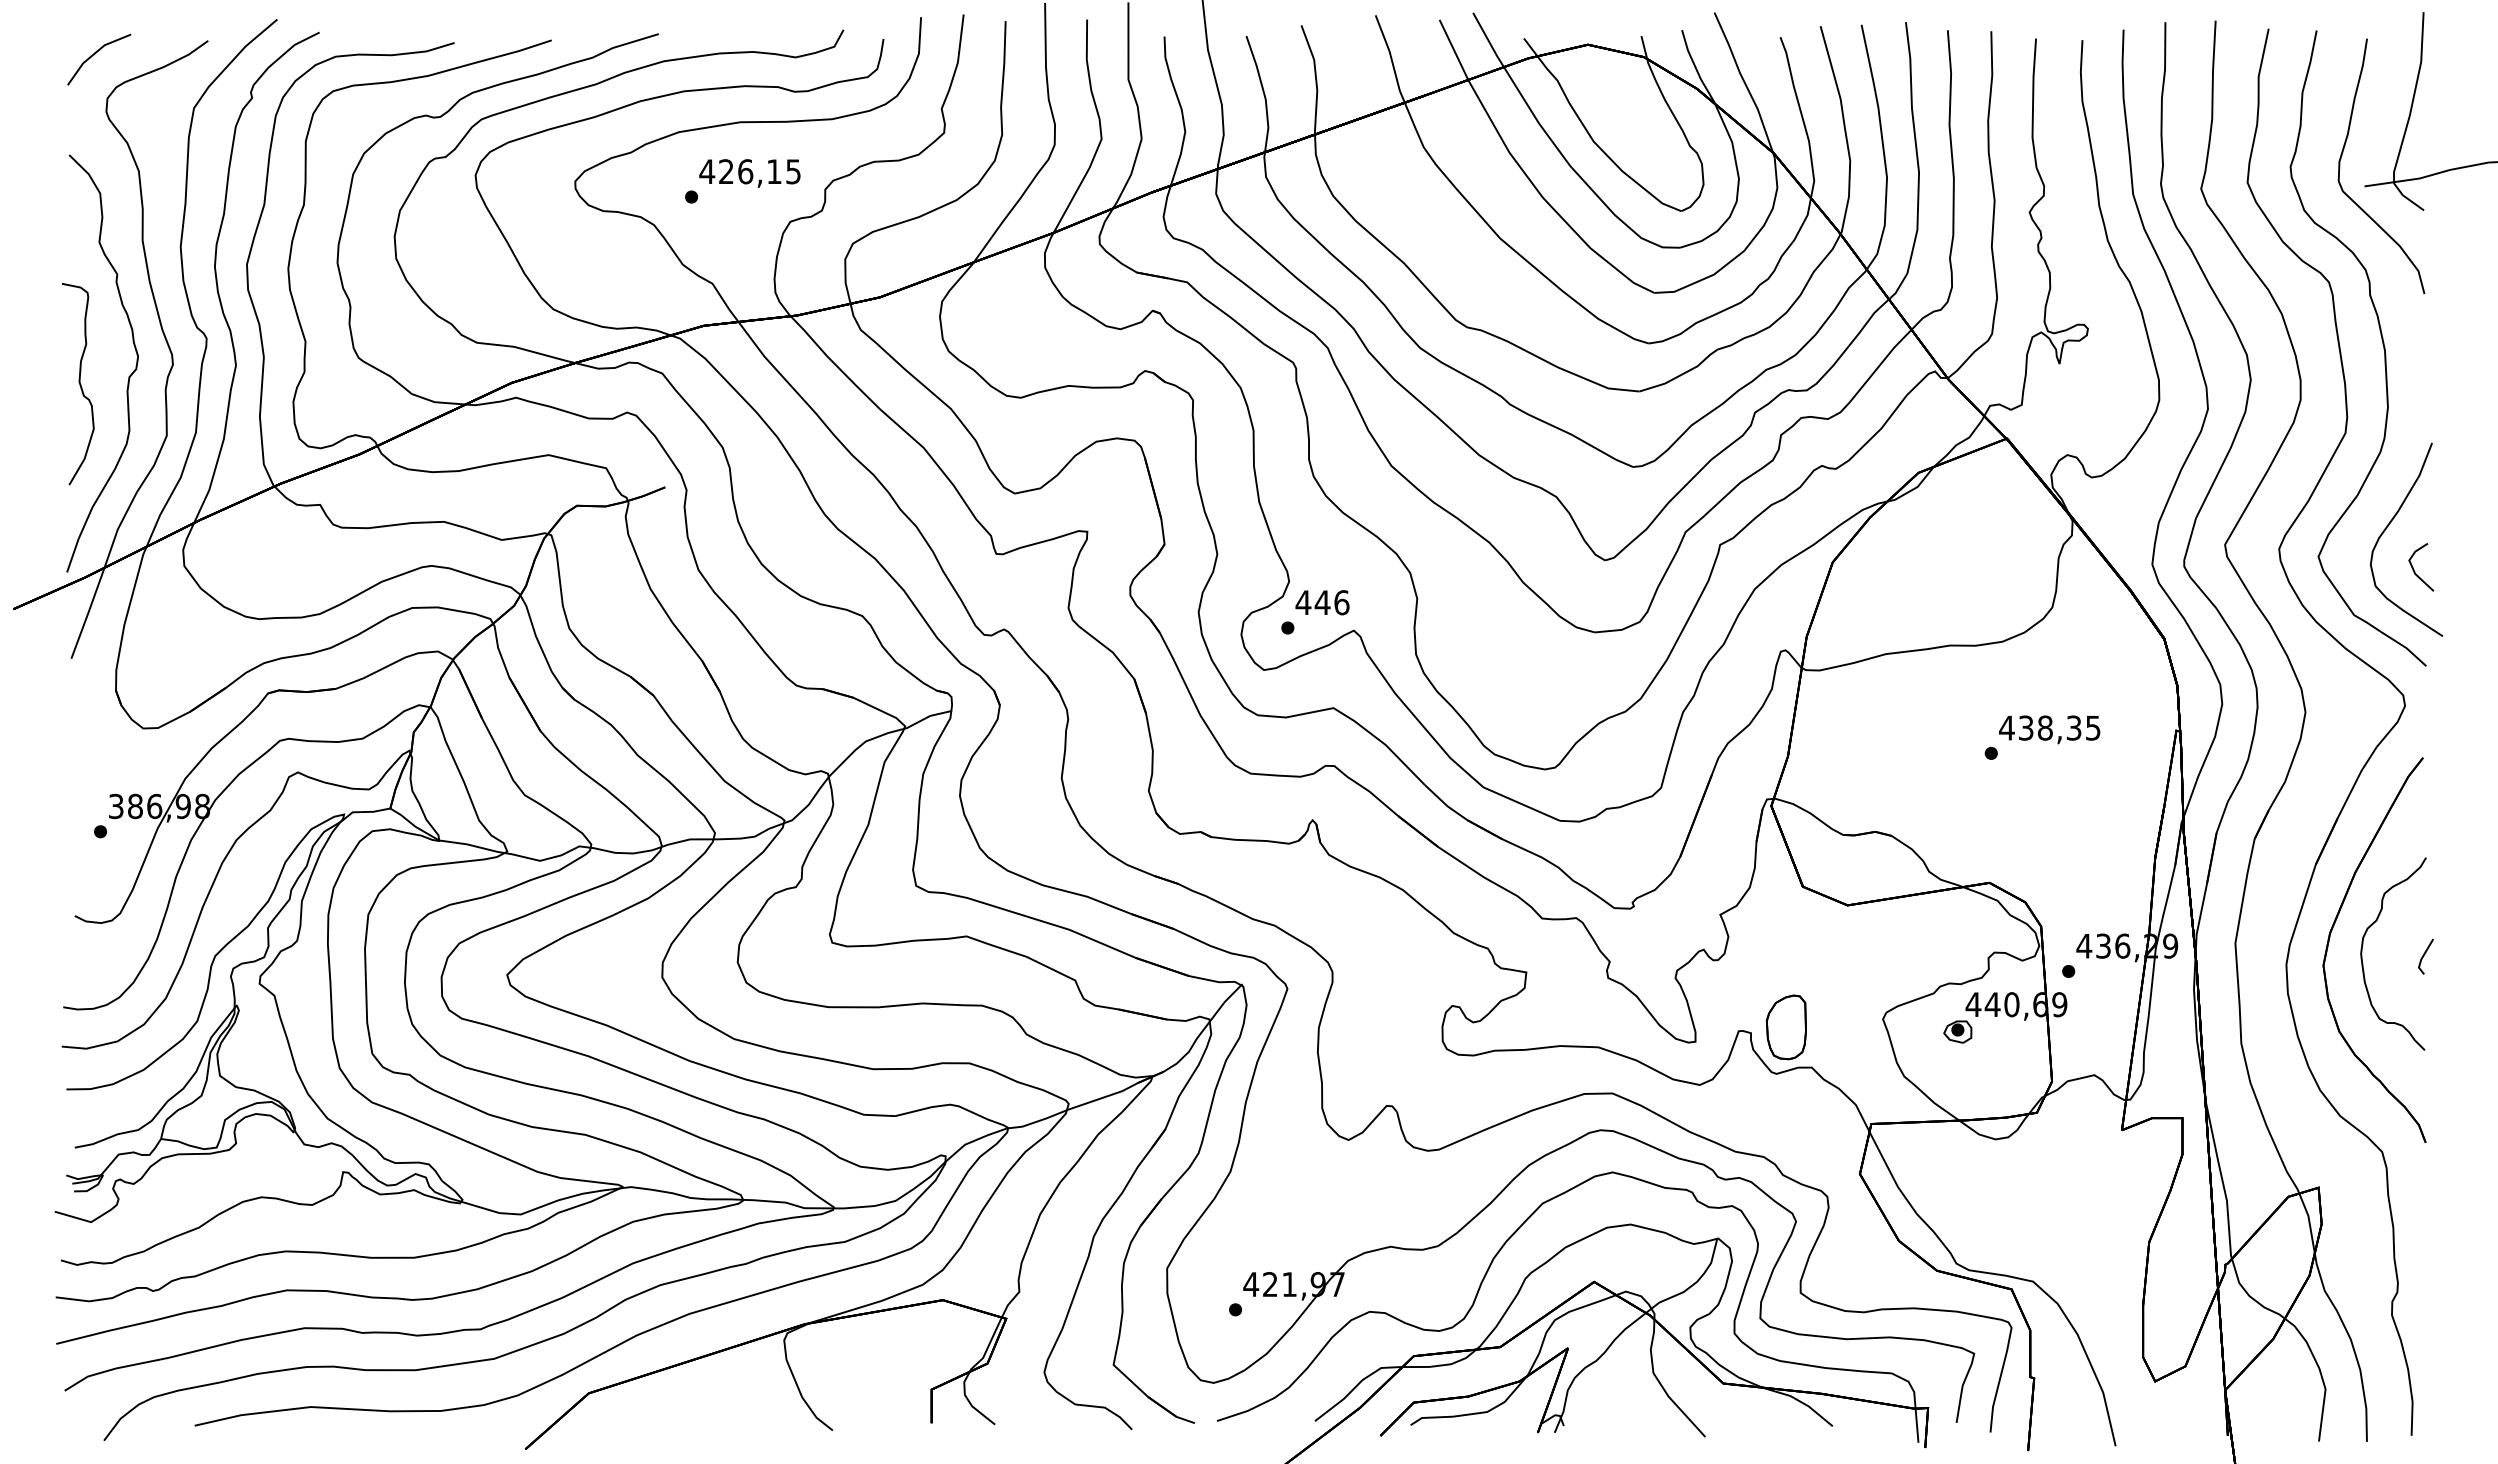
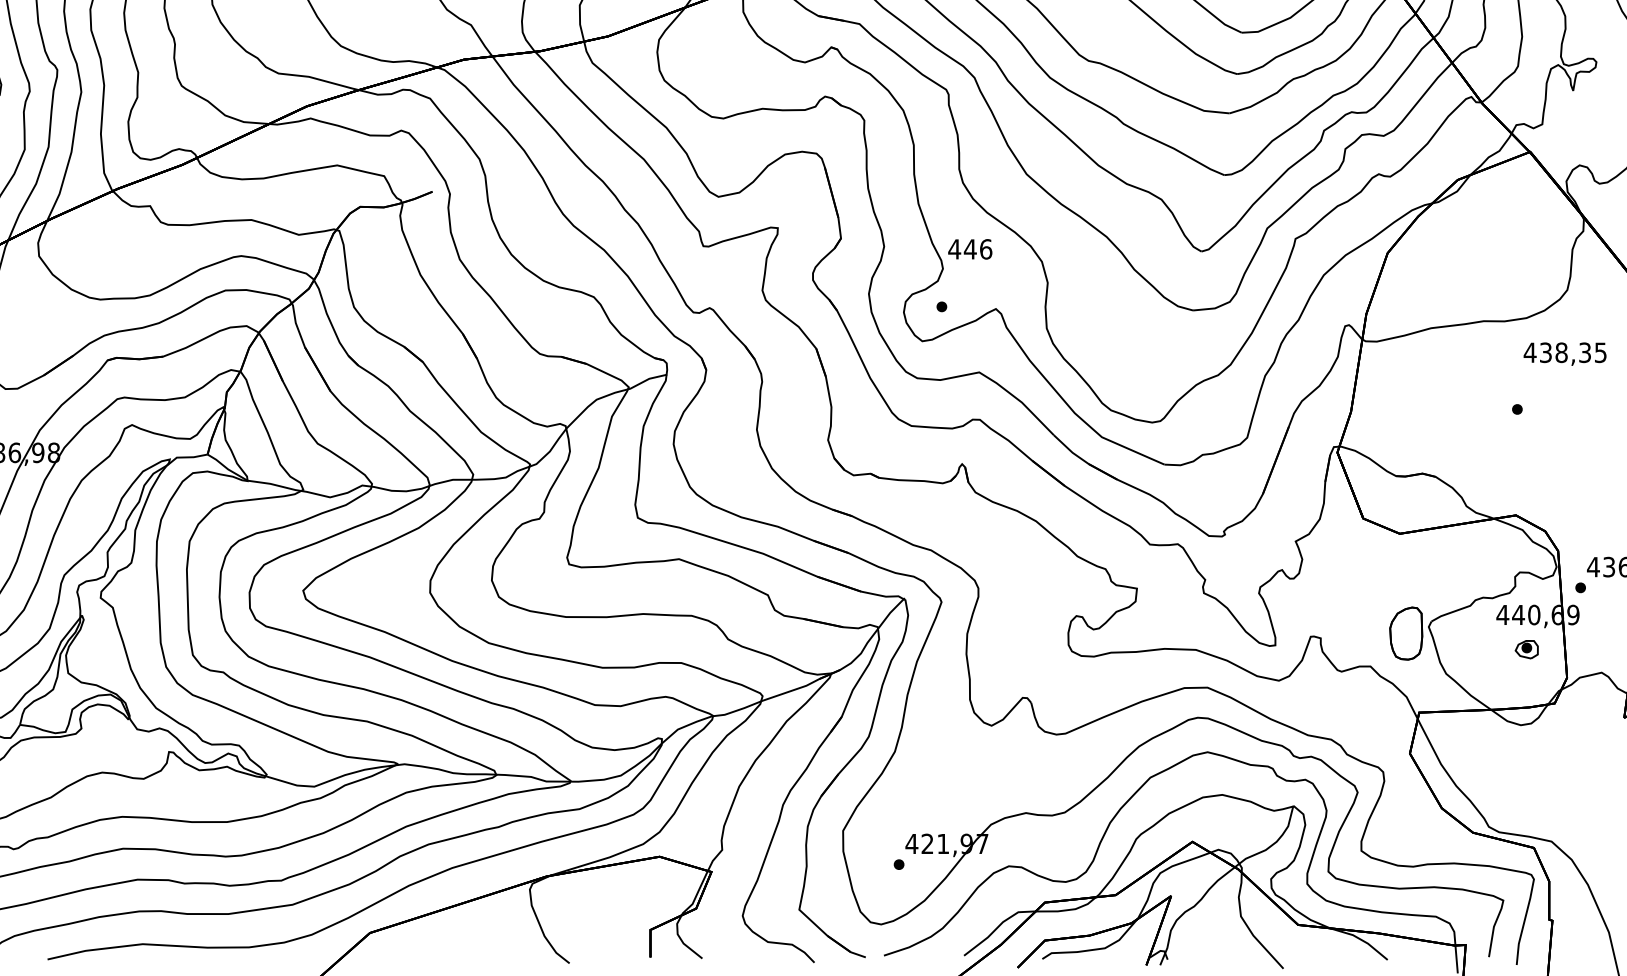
text: (1322, 602) -> (970, 249), moved
text: (2049, 729) -> (1564, 353), moved
part: (1785, 1027) -> (1405, 633), moved
part: (1957, 1031) -> (1526, 649), moved

